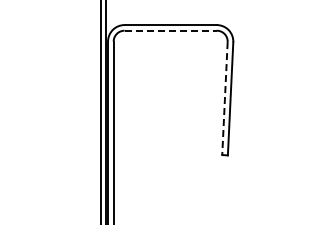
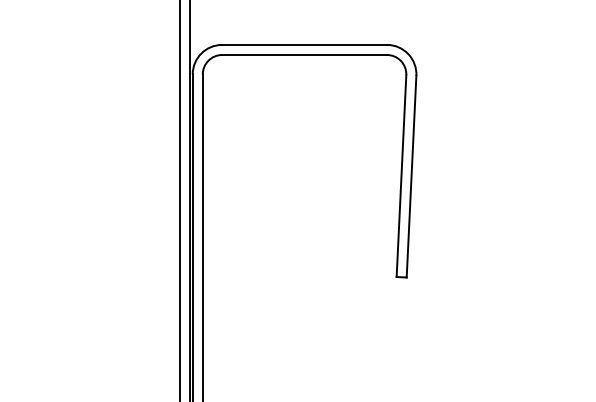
line: (171, 30) -> (306, 54), dashed -> solid
line: (224, 98) -> (400, 176), dashed -> solid

